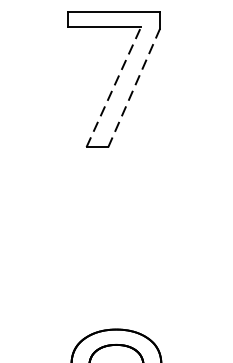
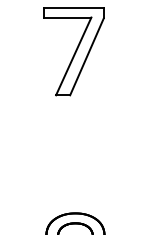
line: (113, 87) -> (73, 56), dashed -> solid
line: (133, 87) -> (86, 56), dashed -> solid

